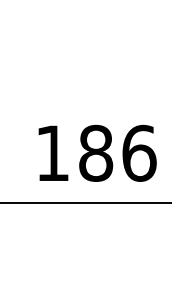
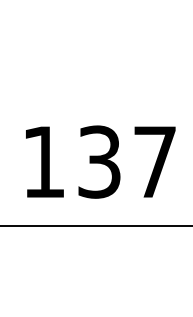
text: (117, 152) -> (127, 160), 186 -> 137

